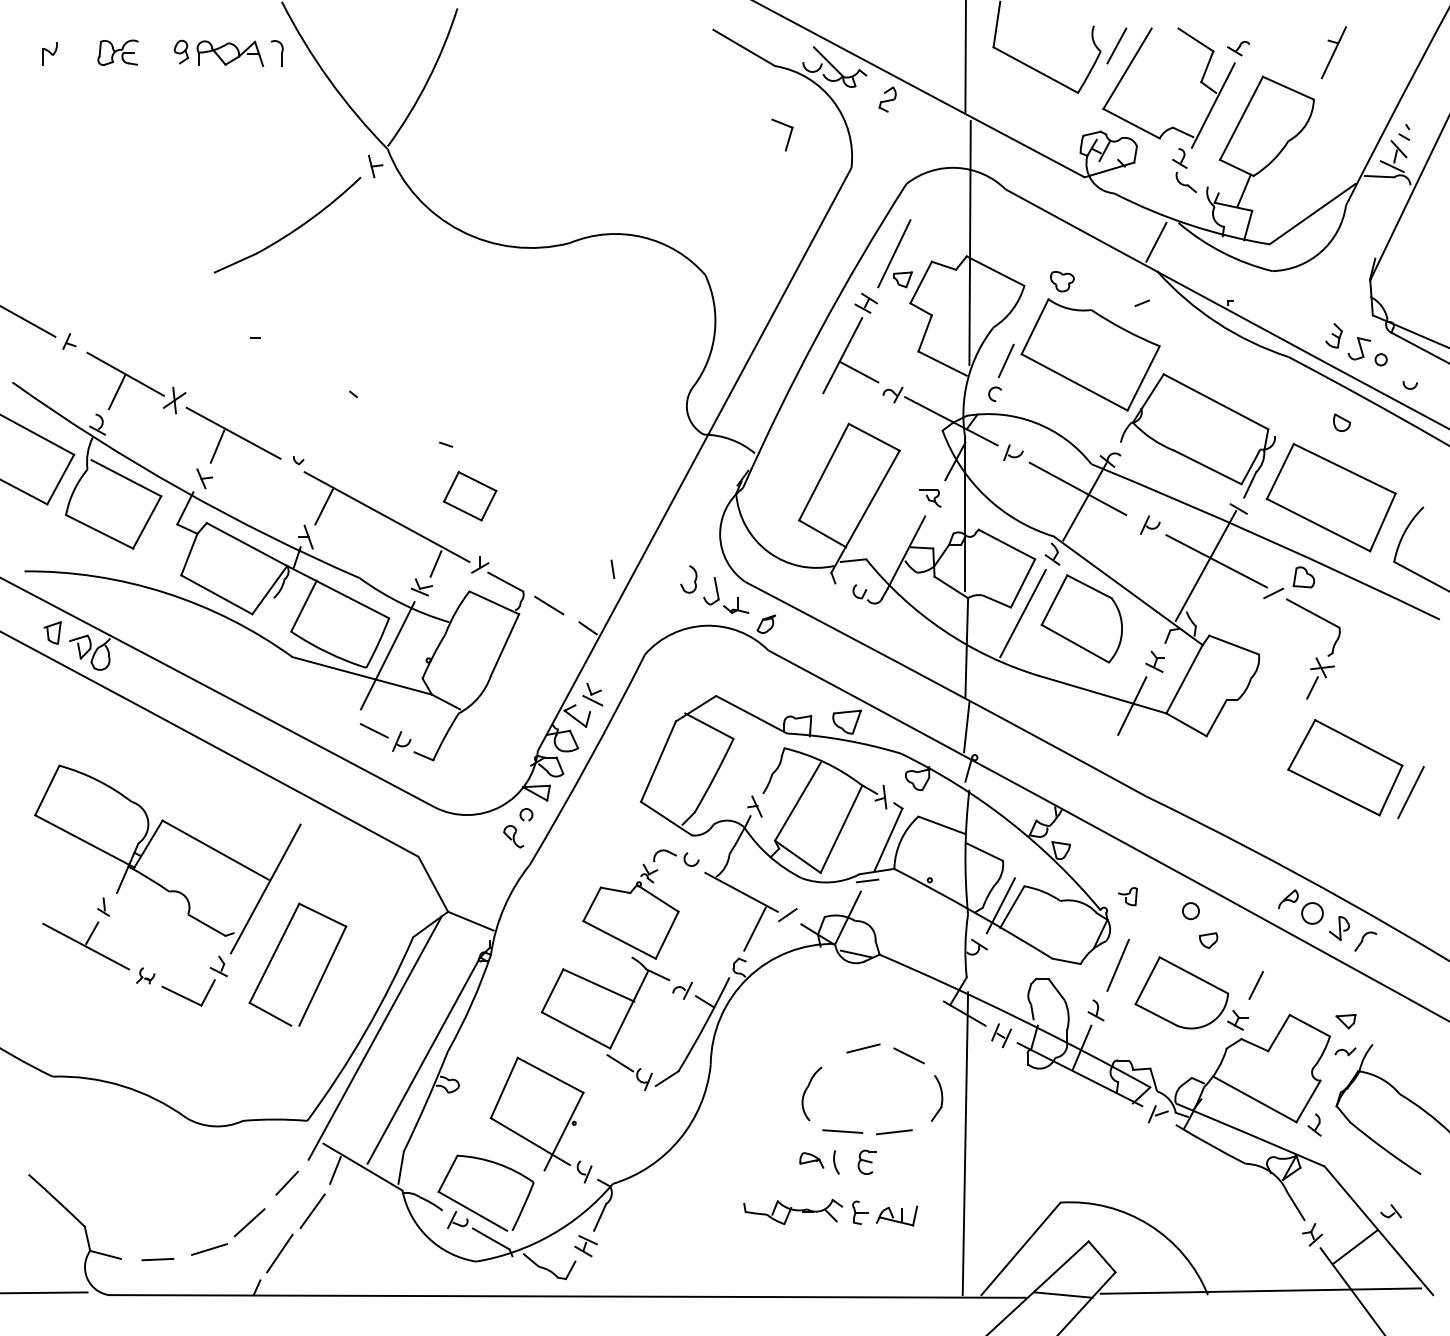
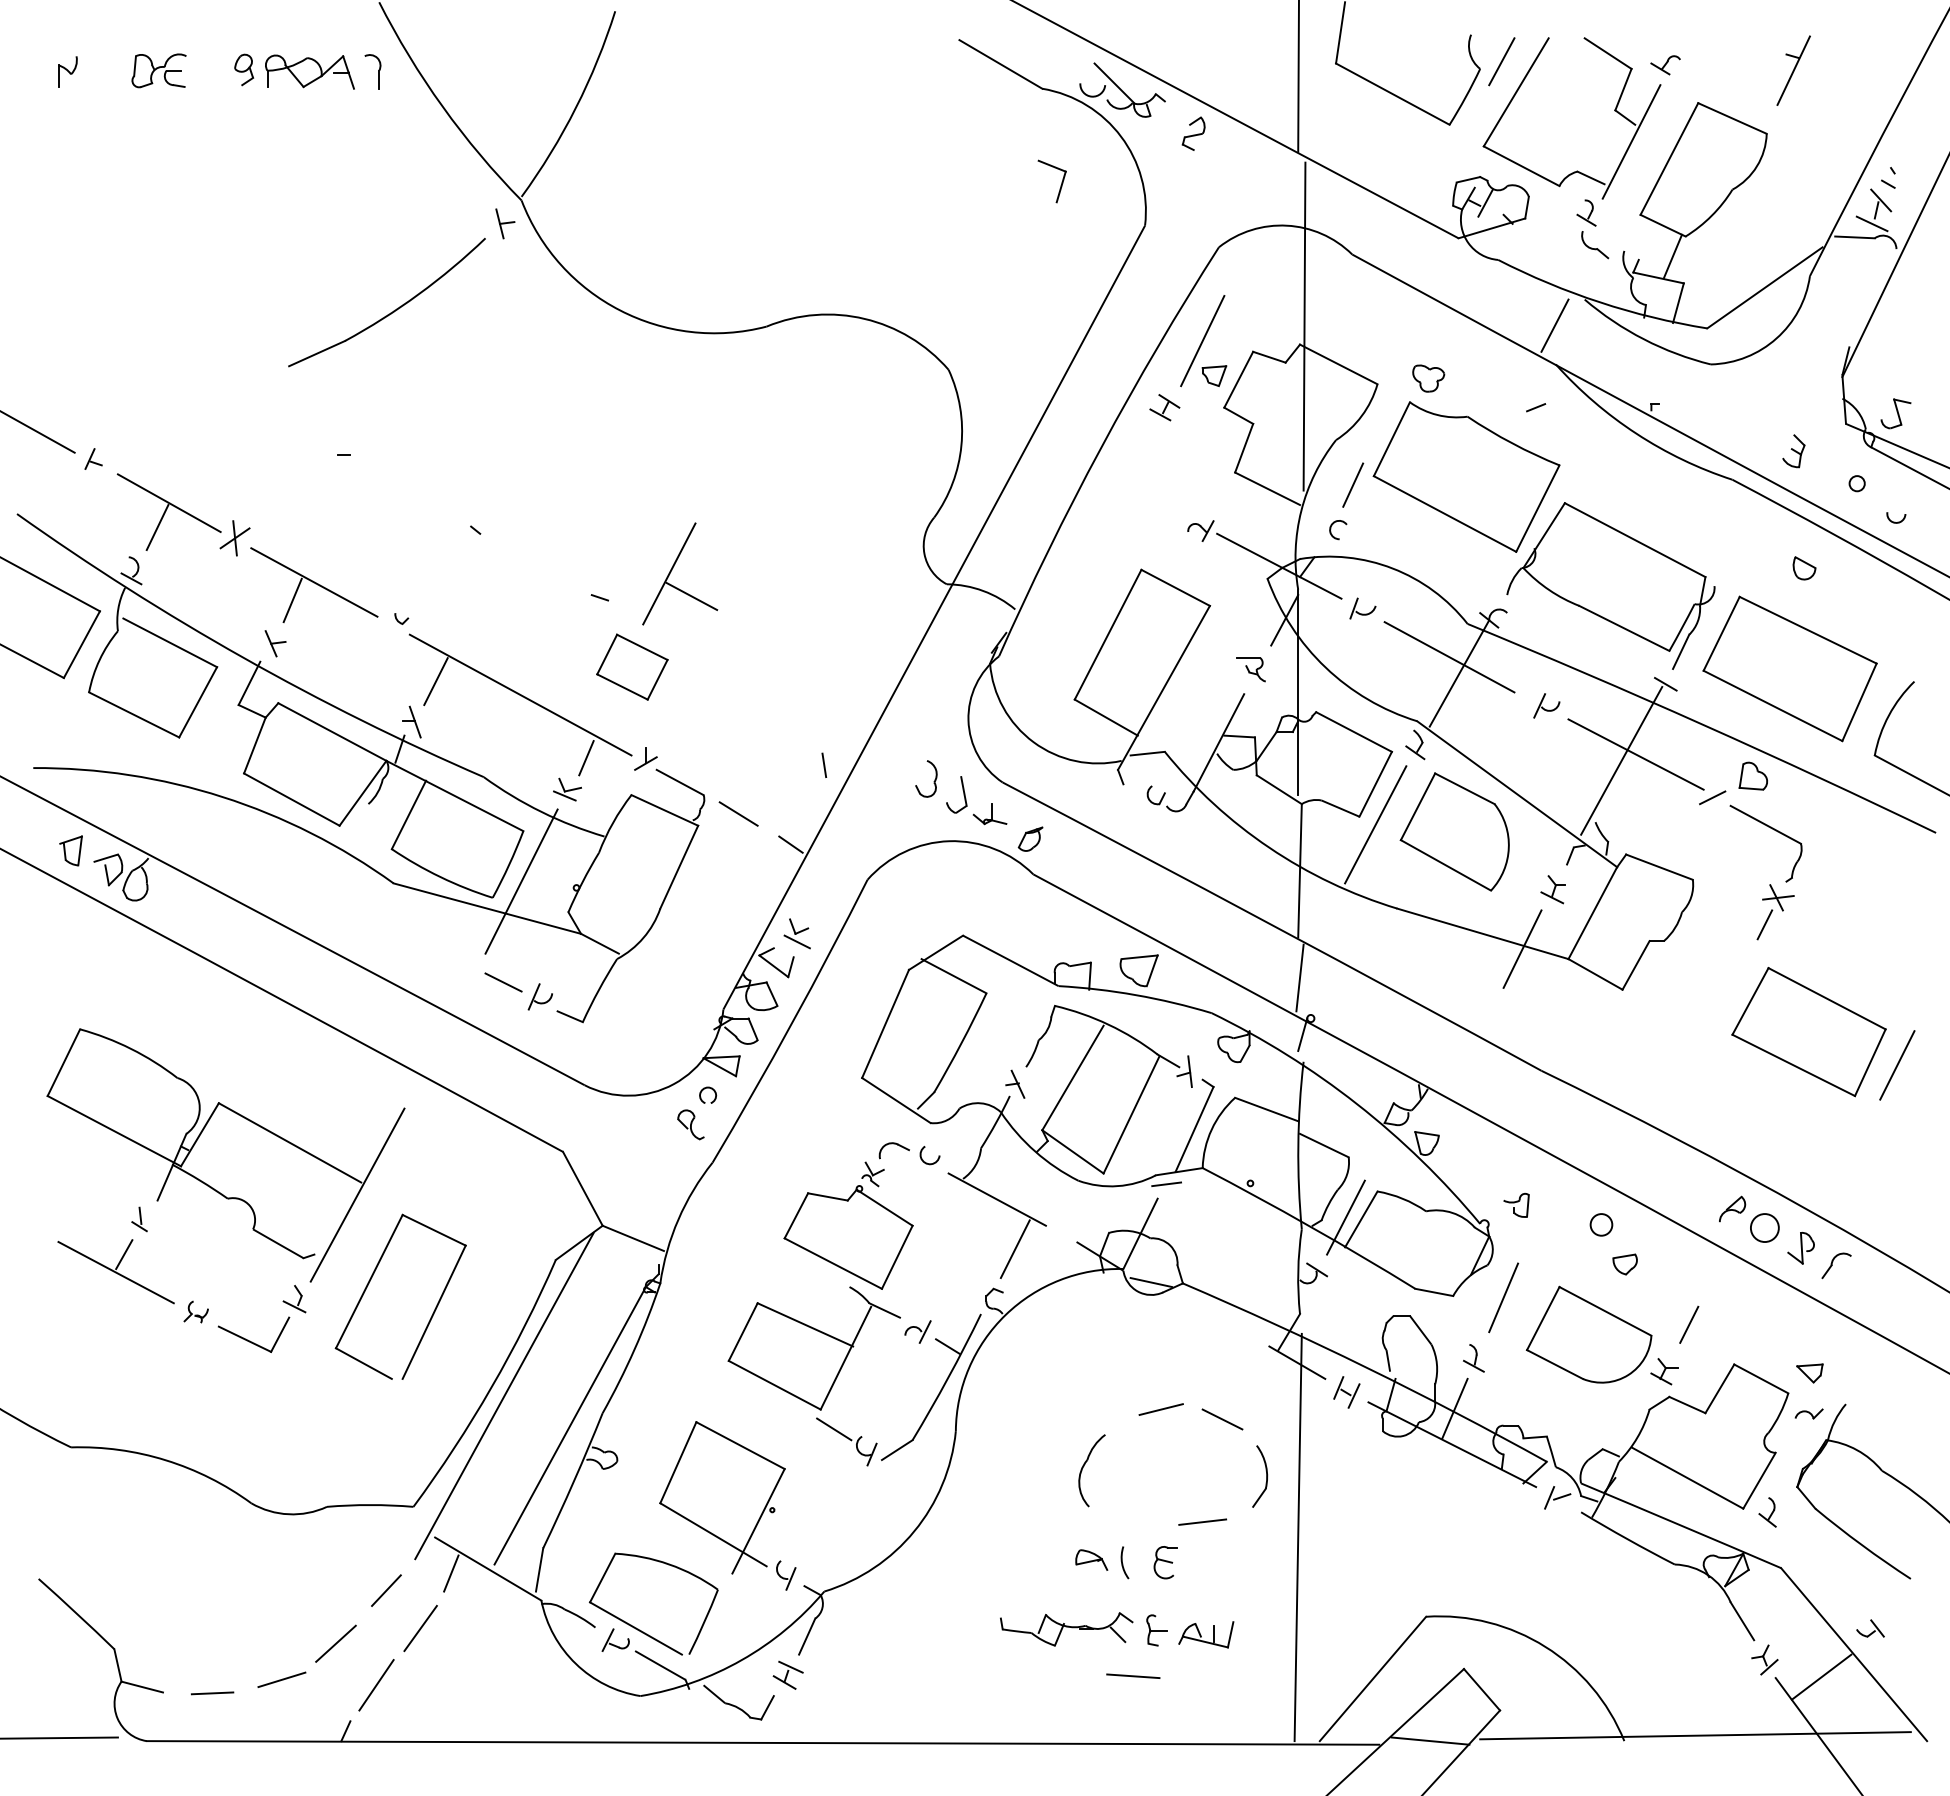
part: (1359, 348) -> (1895, 413), moved
part: (845, 353) -> (672, 570), moved
line: (787, 915) -> (1059, 1230), removed
line: (842, 1131) -> (1133, 1675), moved

